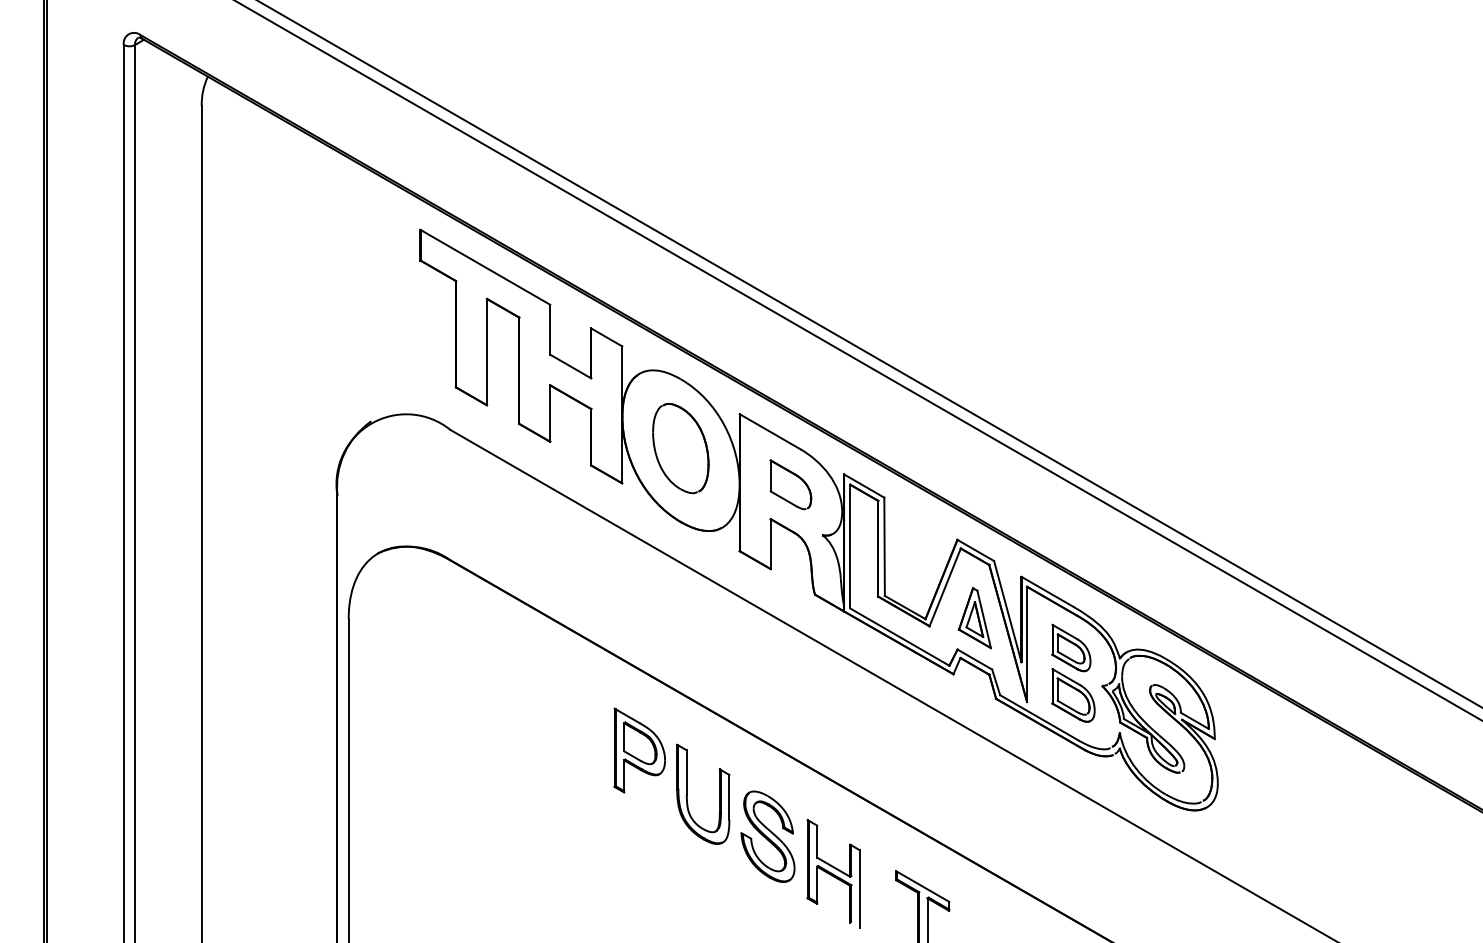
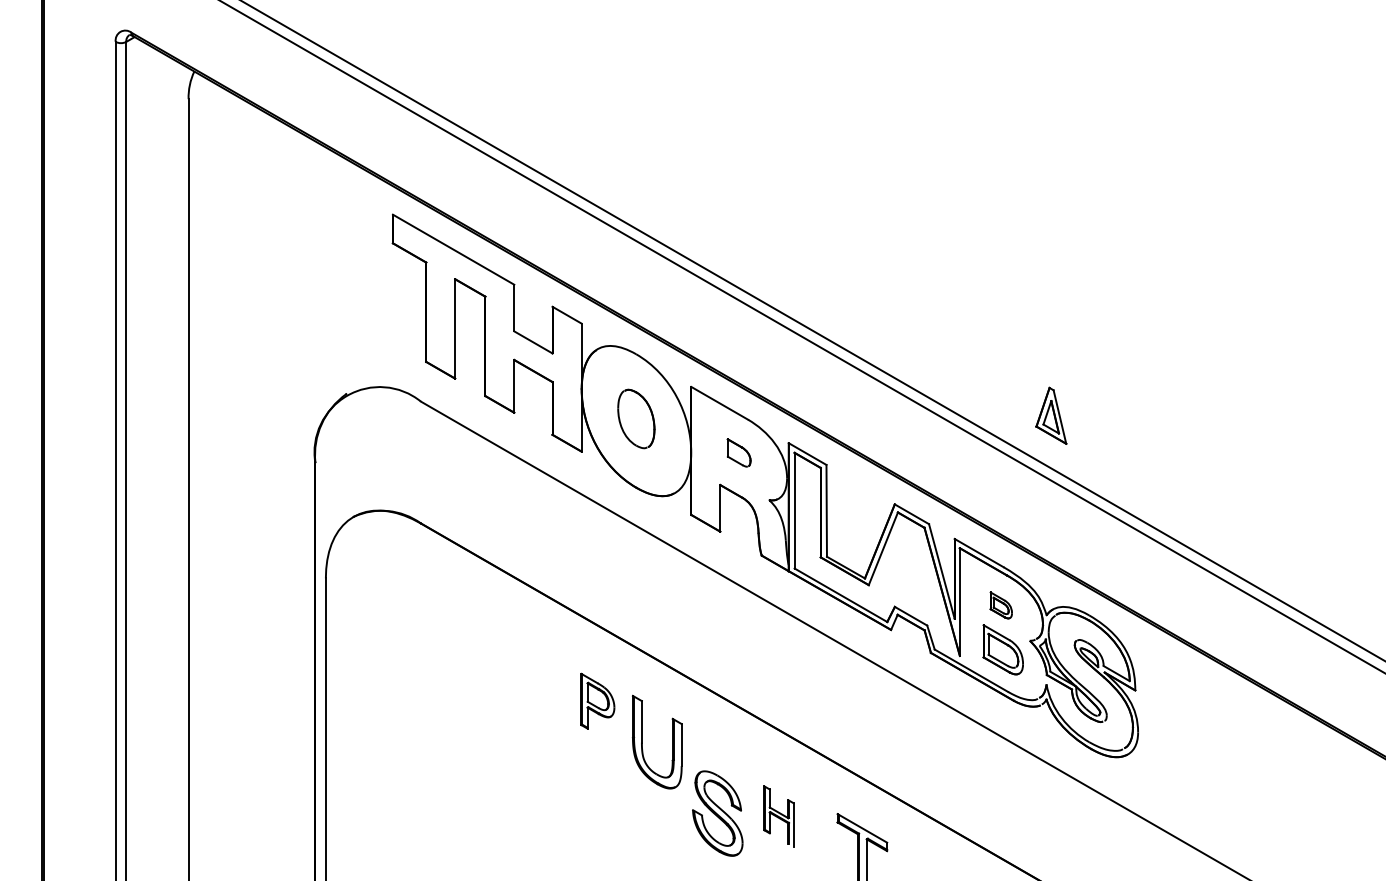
part: (680, 448) -> (635, 419), size x0.7
part: (790, 484) -> (738, 452), size x0.6
part: (974, 618) -> (1050, 416), moved
part: (1071, 647) -> (1001, 604), size x0.6
part: (639, 750) -> (597, 701), size x0.7
part: (767, 836) -> (717, 813), moved
part: (833, 873) -> (778, 816), size x0.6

